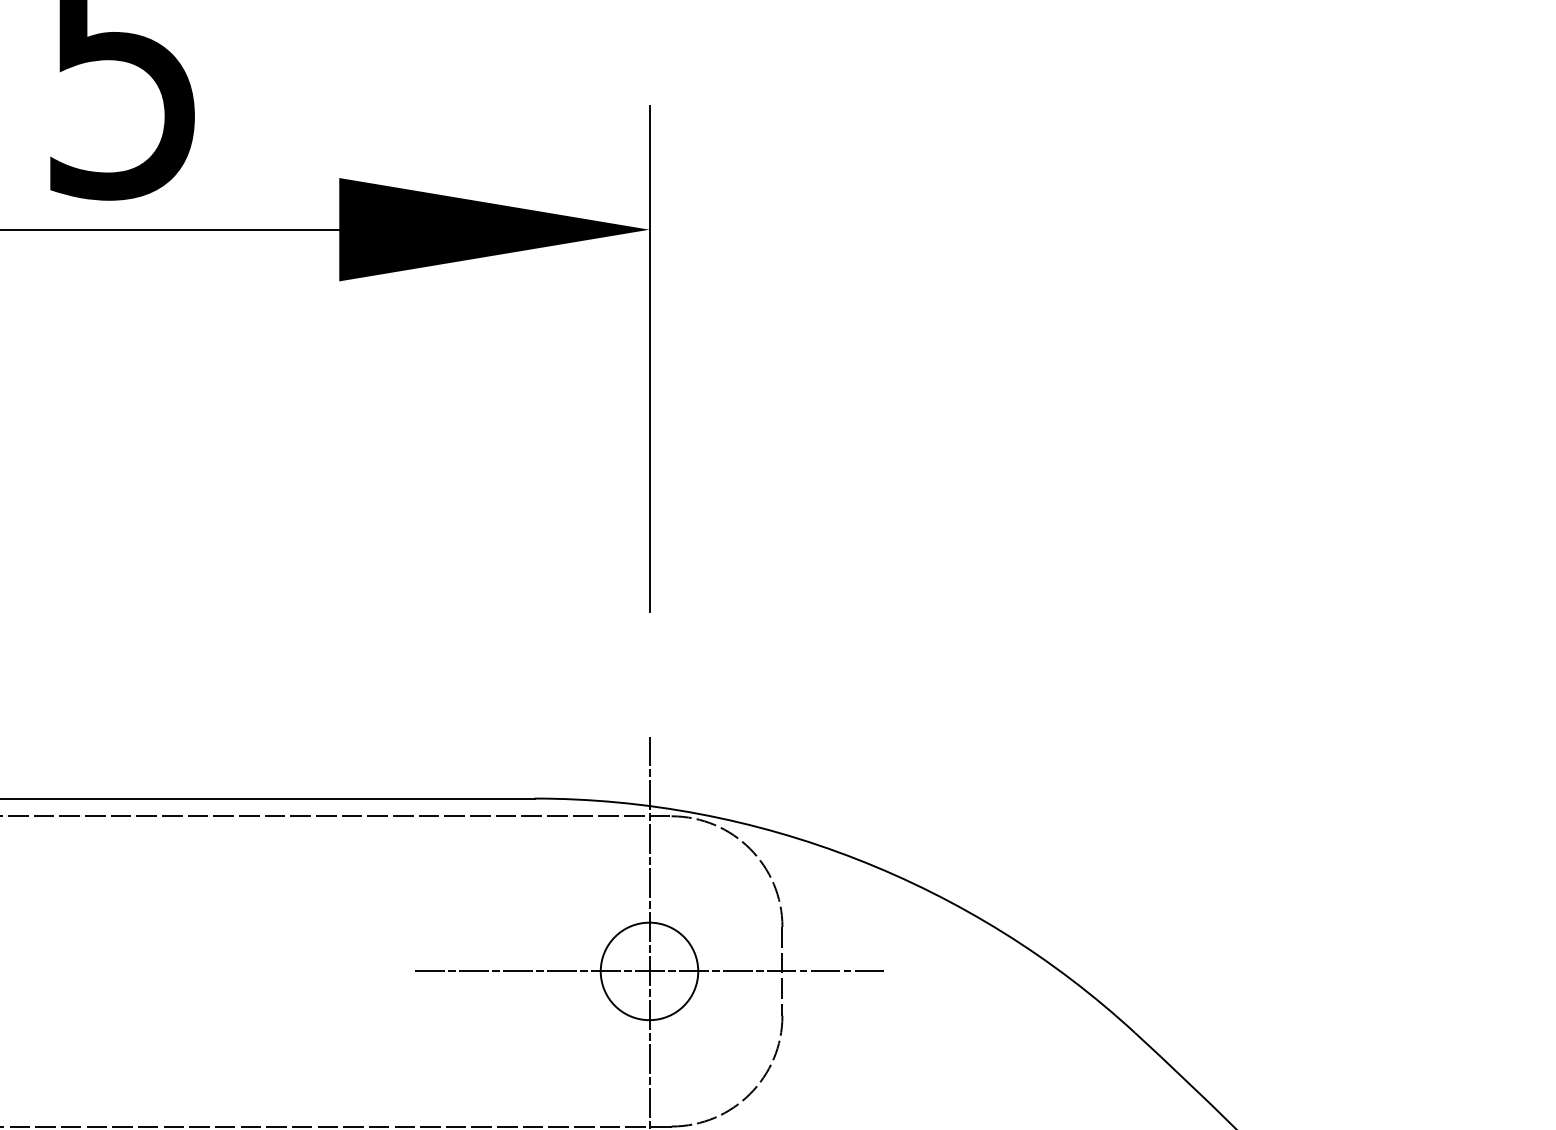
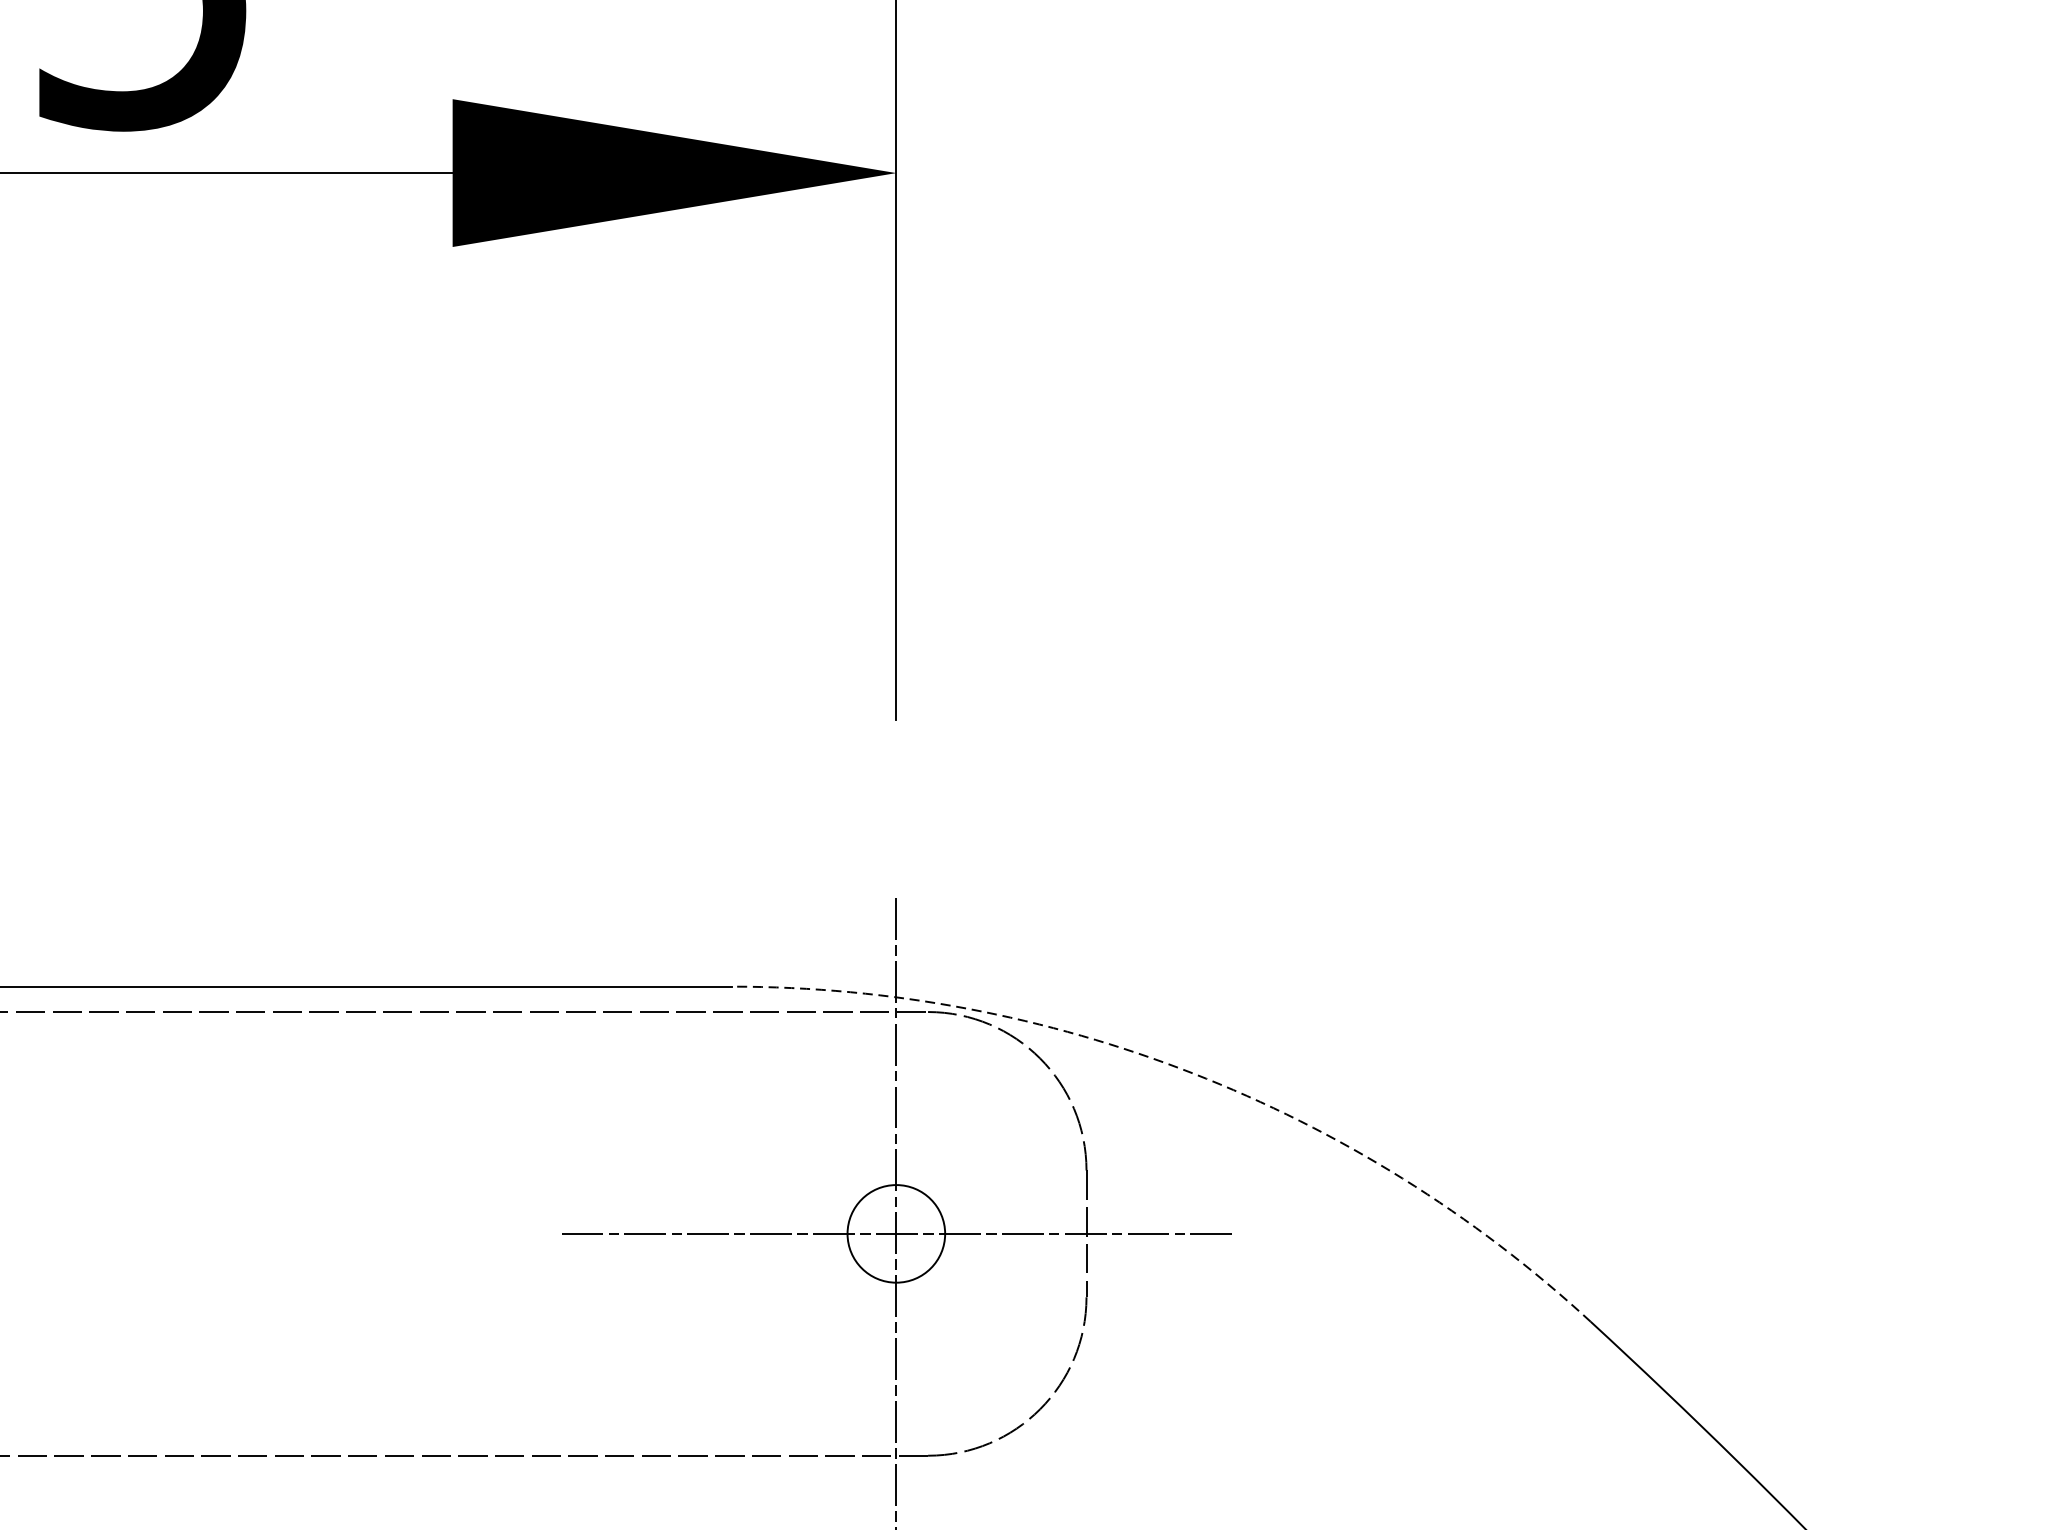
arc: (856, 859) -> (1192, 1073), solid -> dashed
circle: (649, 971) -> (896, 1233), size x0.7

